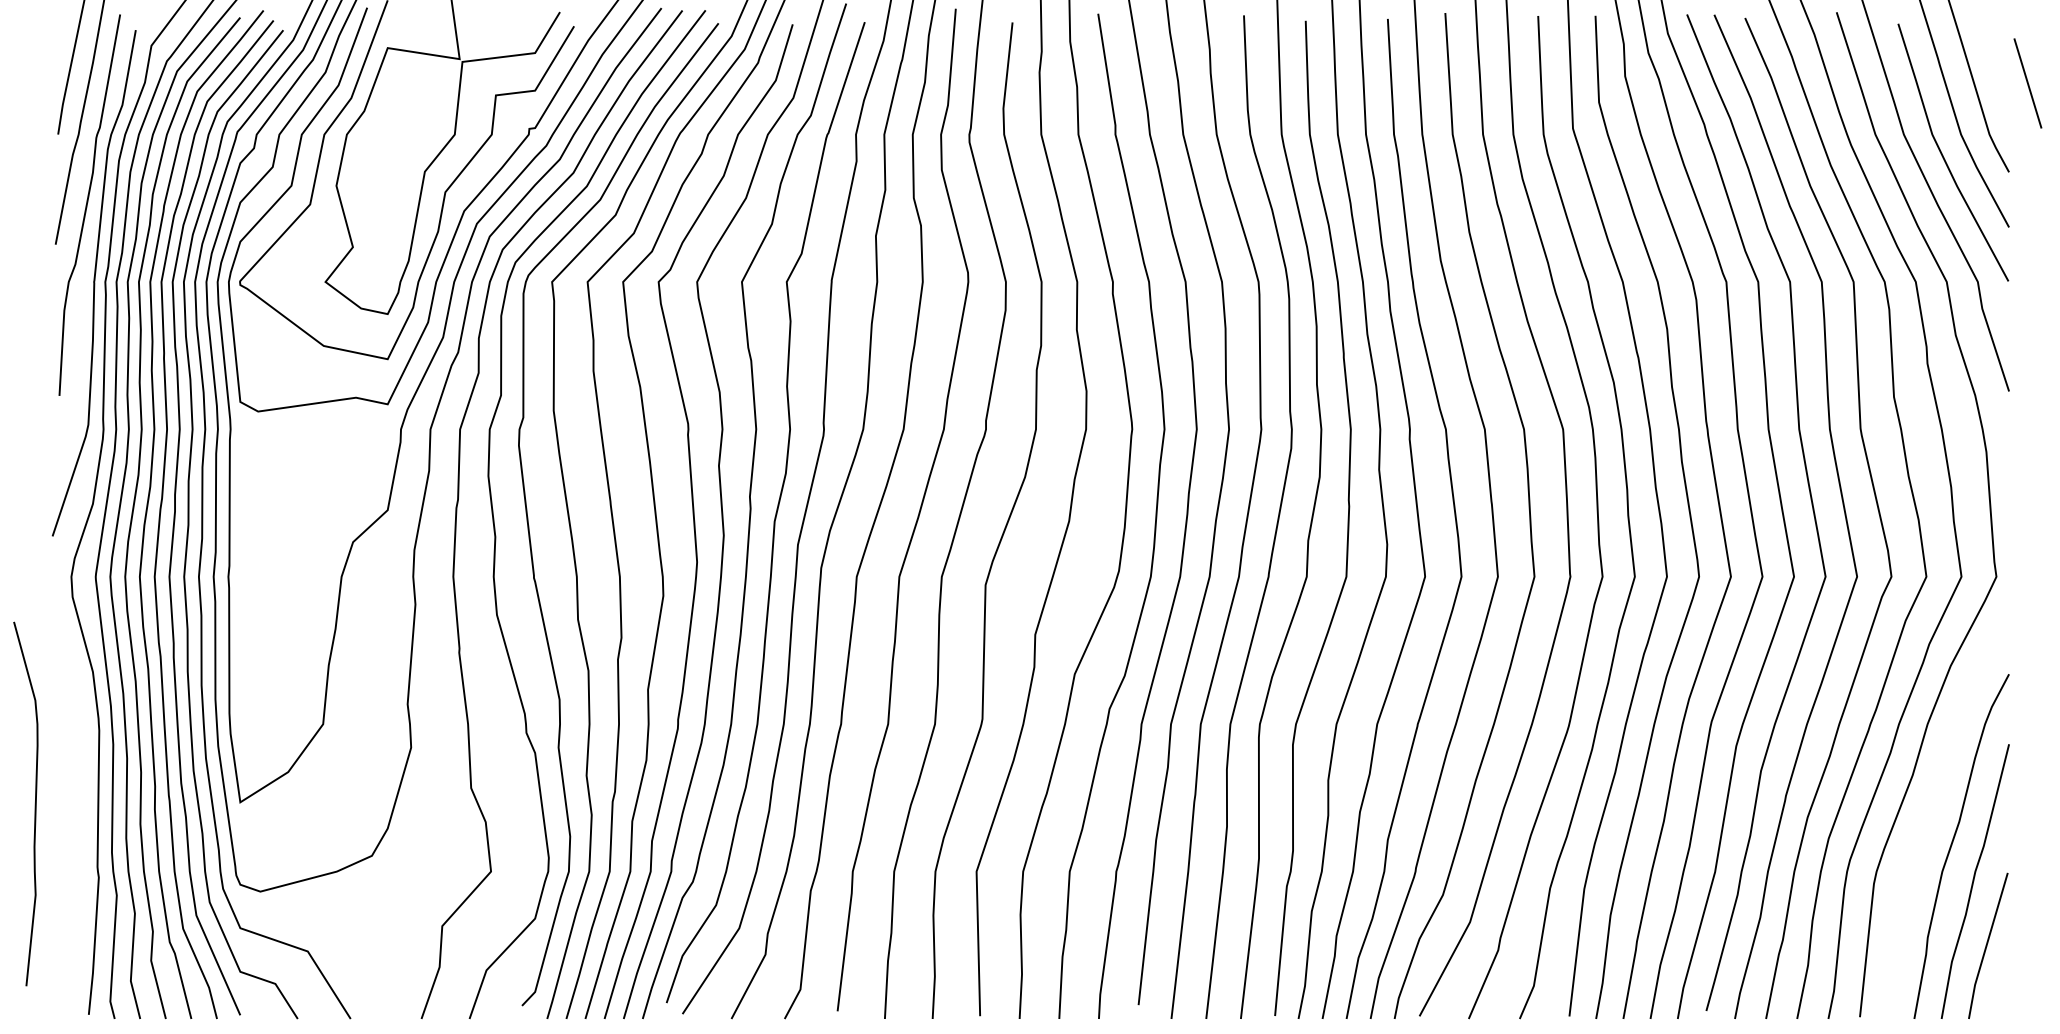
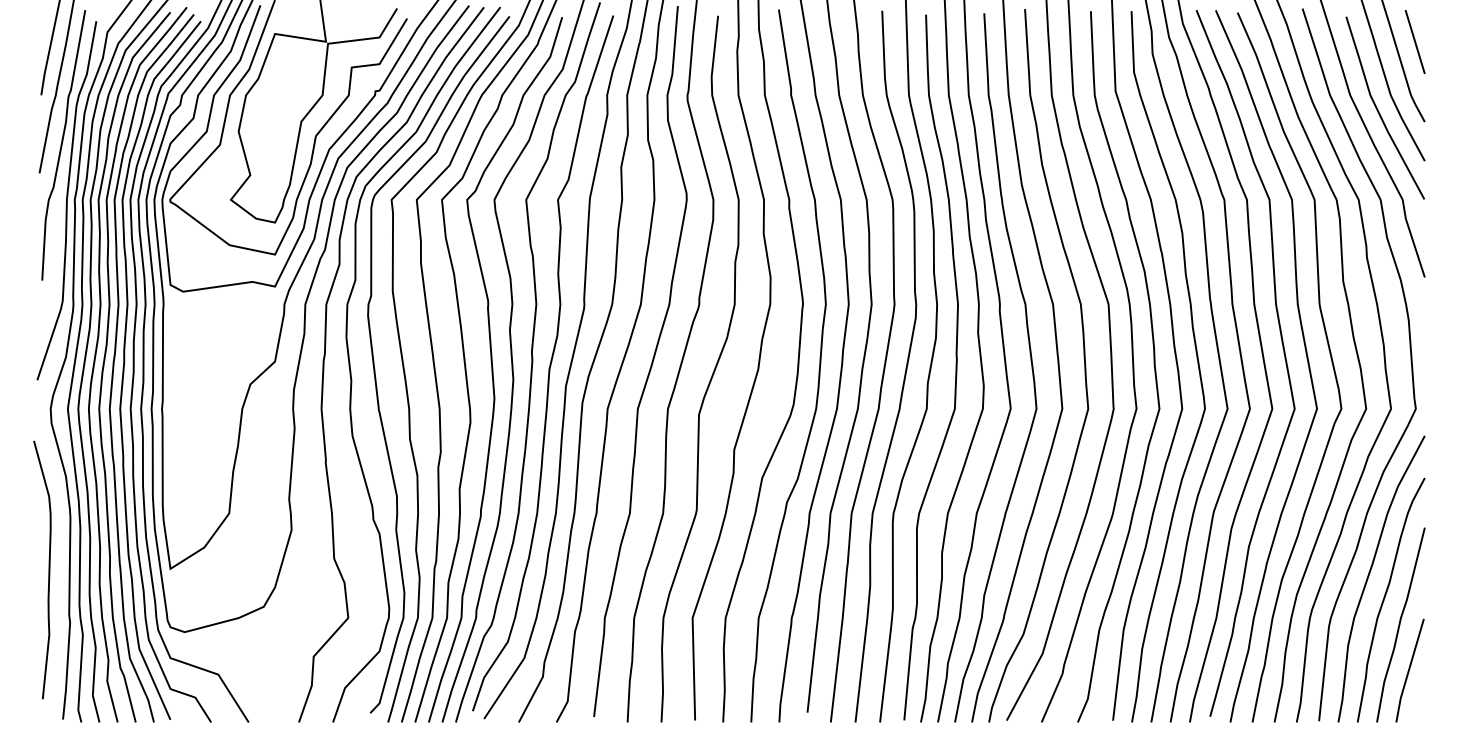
line: (2026, 82) -> (1414, 41), moved
curve: (34, 803) -> (48, 569), moved
curve: (1932, 808) -> (1370, 573), added

